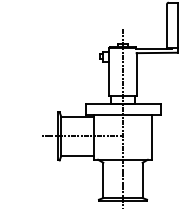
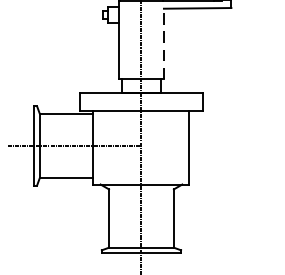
line: (136, 74) -> (163, 43), solid -> dashed

